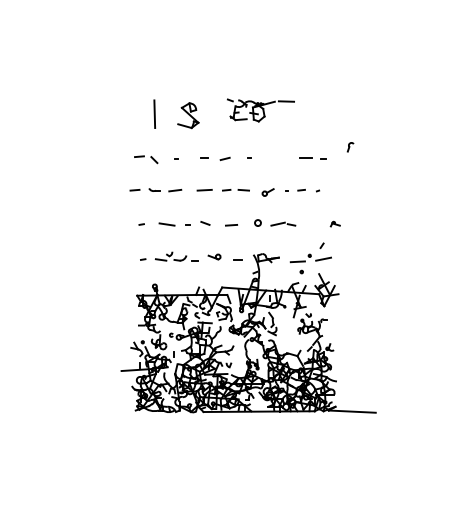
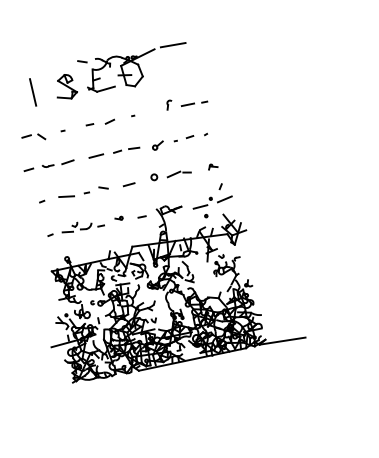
part: (260, 110) -> (134, 68), size x1.67
part: (350, 147) -> (169, 105), moved
part: (334, 223) -> (211, 166), moved
part: (214, 256) -> (118, 218), size x0.62

